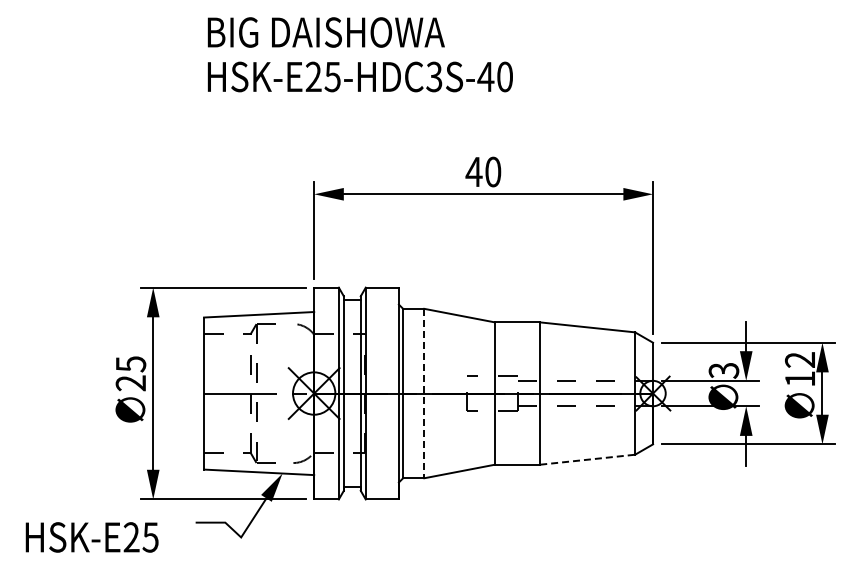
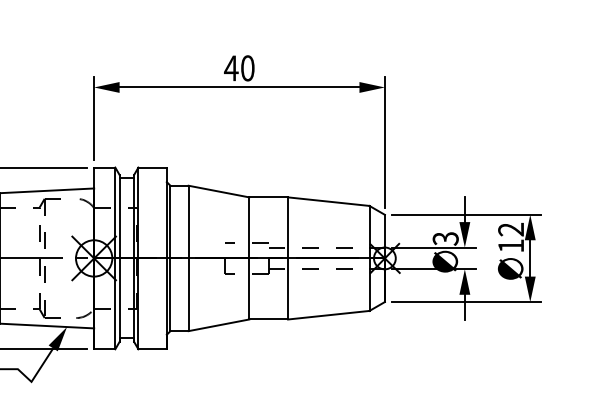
line: (424, 393) -> (188, 258), dashed -> solid
line: (587, 459) -> (328, 315), dashed -> solid

